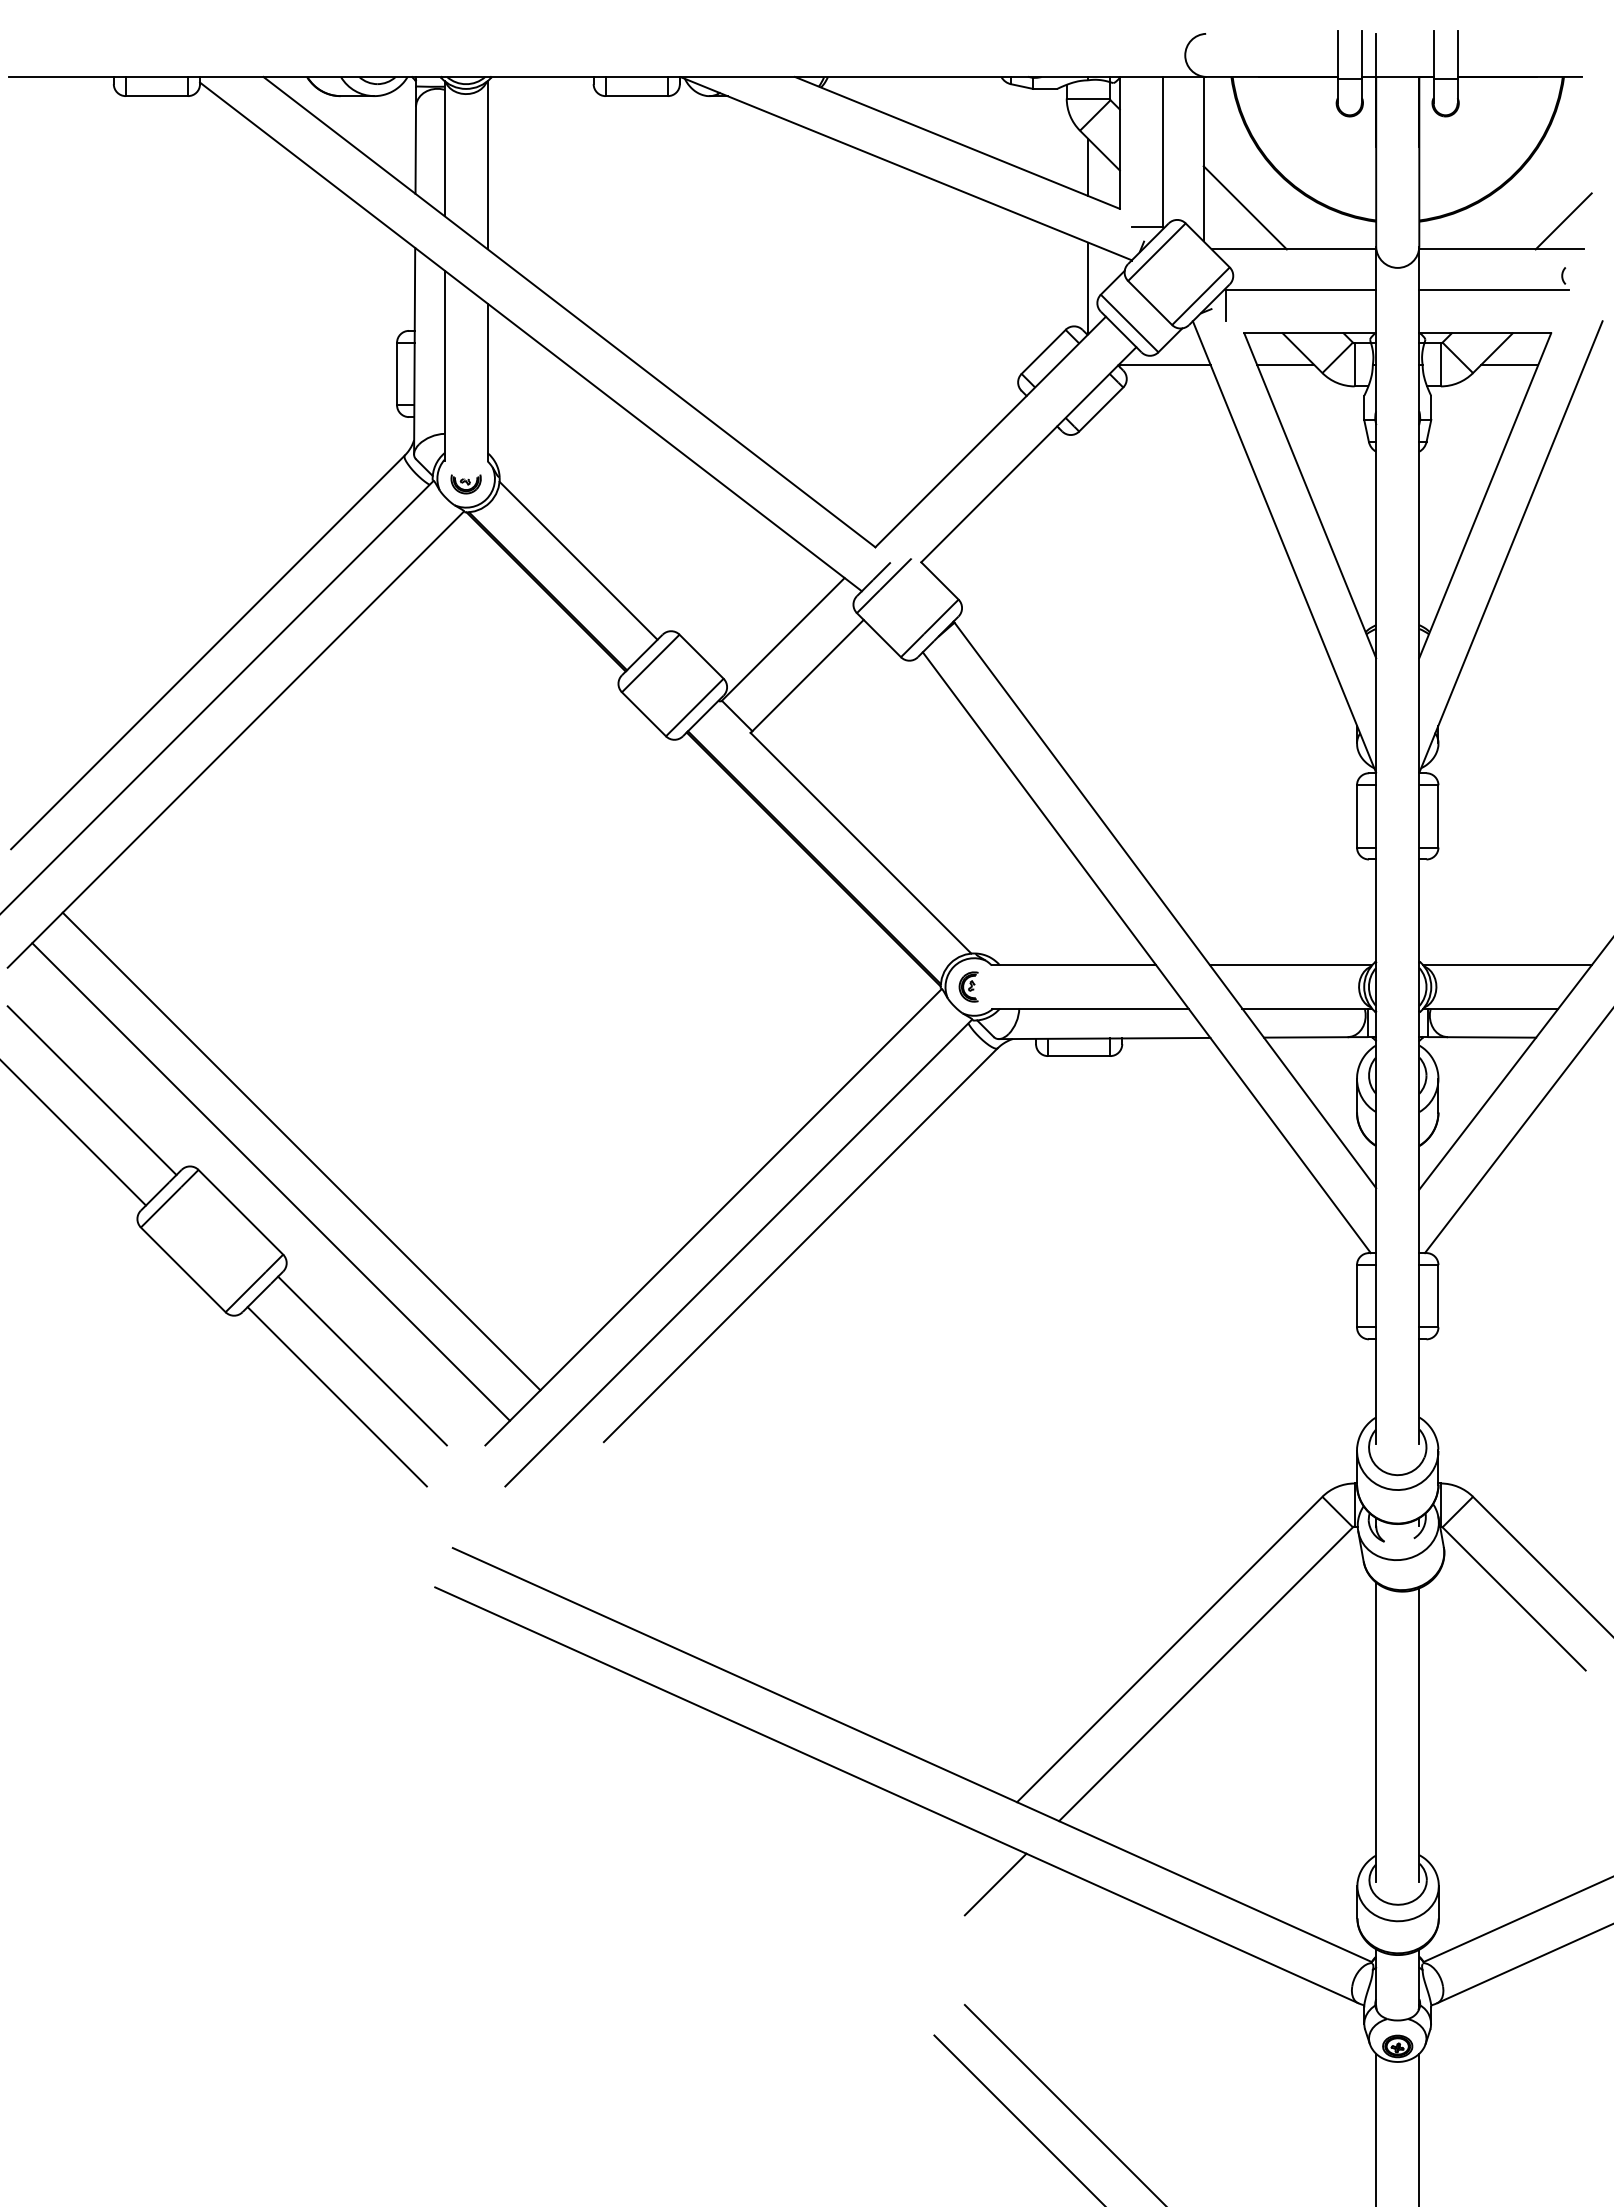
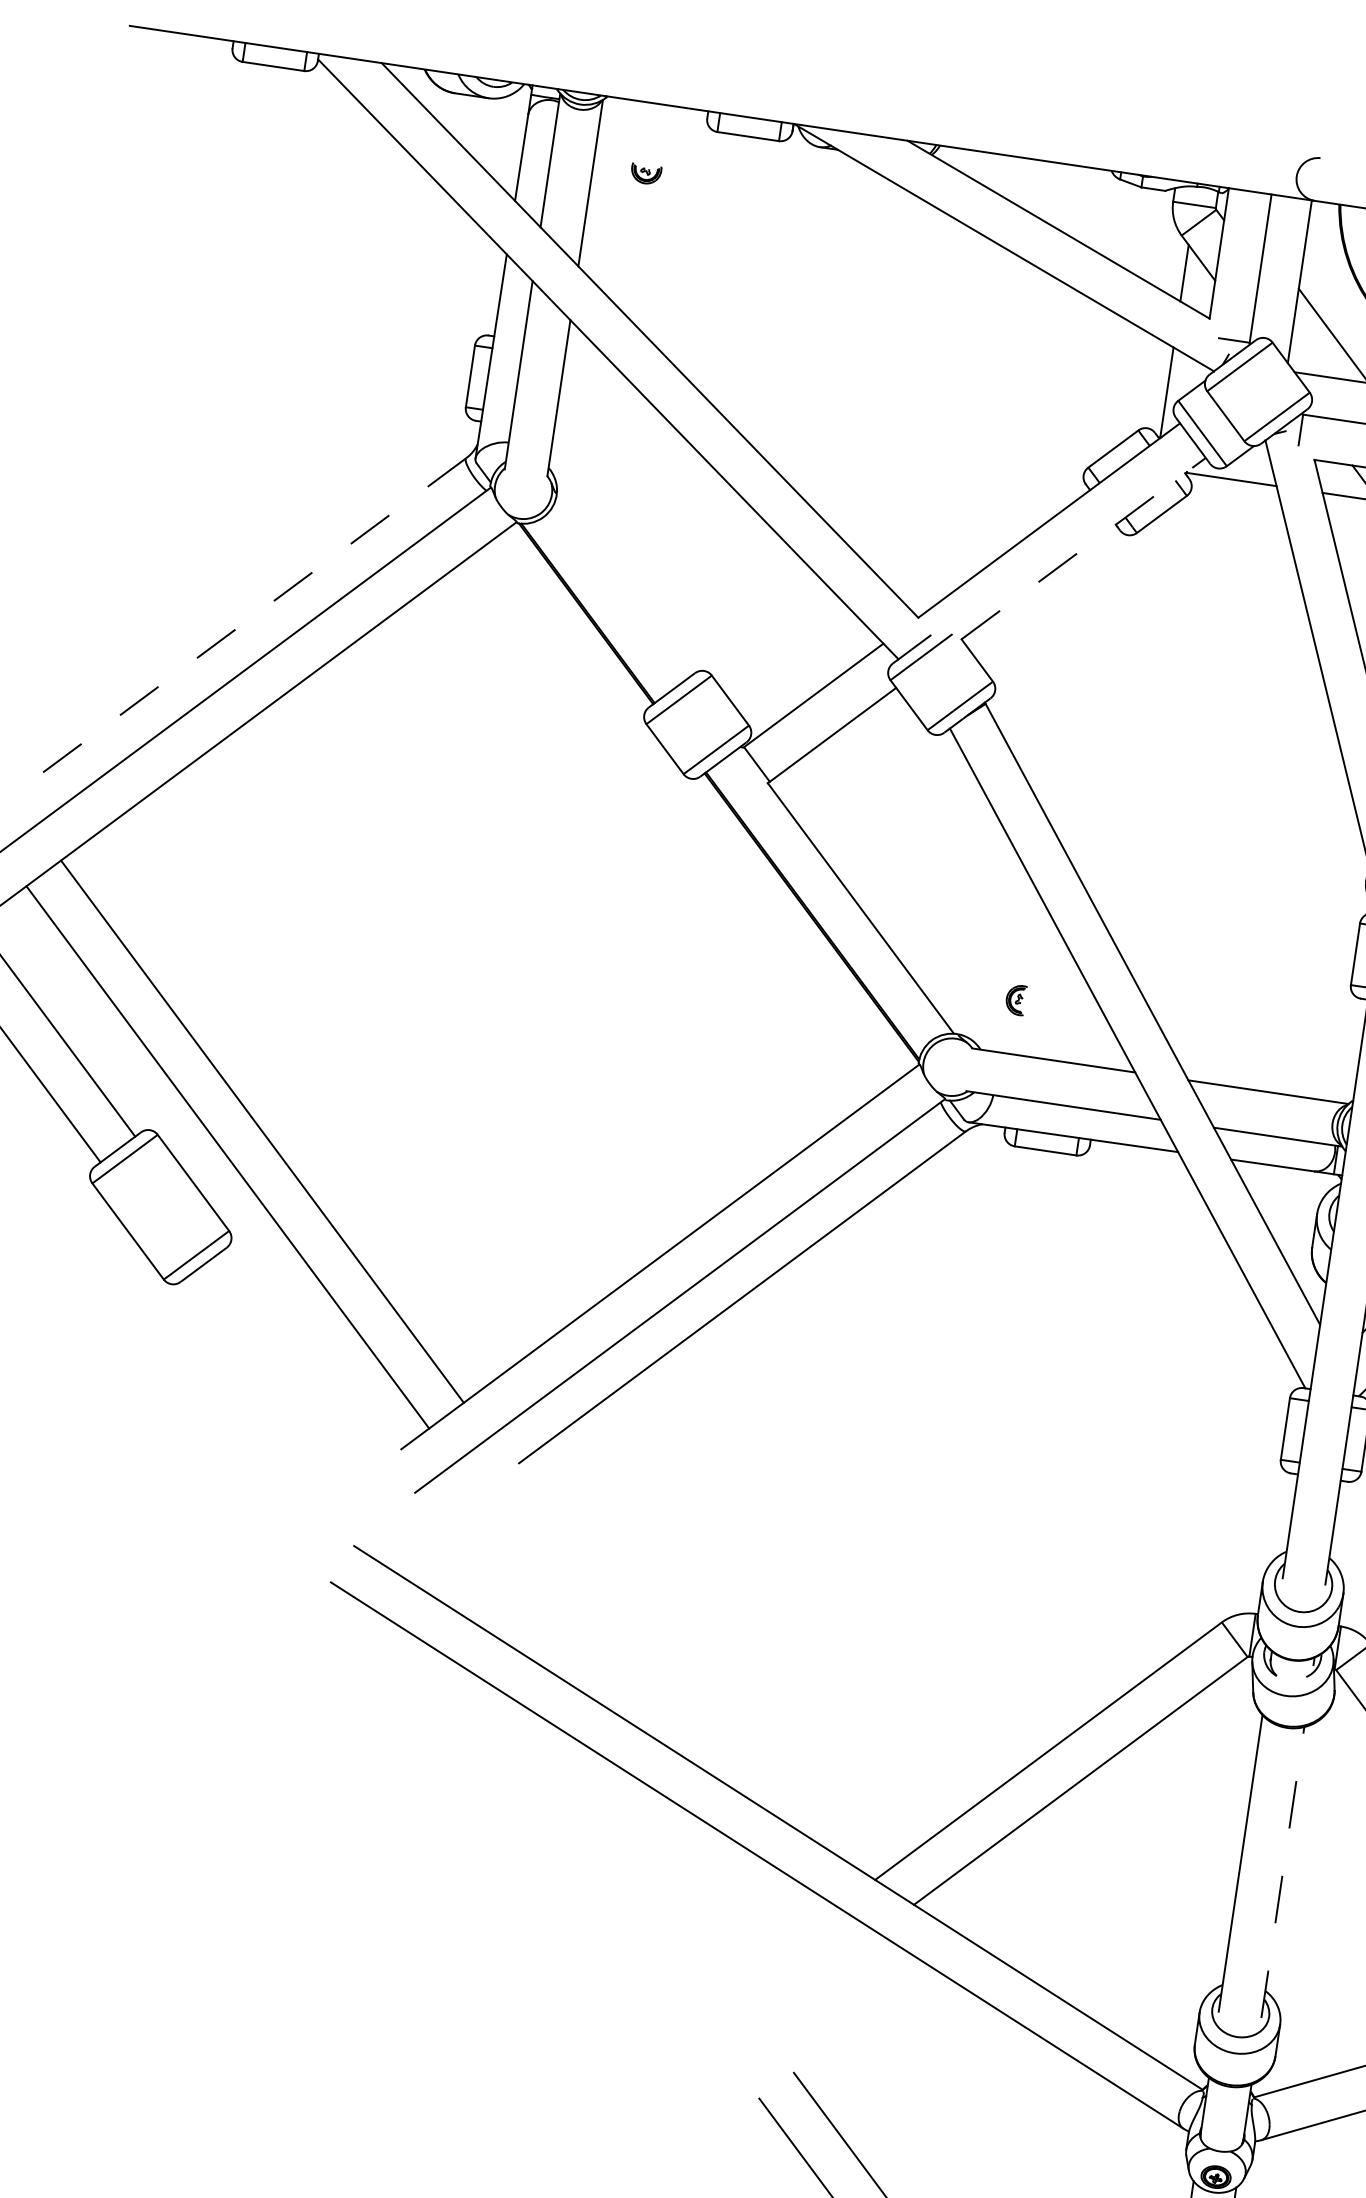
line: (1029, 454) -> (1084, 548), solid -> dashed
part: (465, 484) -> (645, 174), moved
line: (578, 560) -> (622, 587), removed
line: (207, 652) -> (242, 624), solid -> dashed
part: (968, 986) -> (1015, 999), moved
line: (362, 1360) -> (292, 1347), removed
line: (336, 1396) -> (261, 1379), removed
line: (1419, 1734) -> (1283, 1871), solid -> dashed
line: (995, 1884) -> (841, 1958), removed

